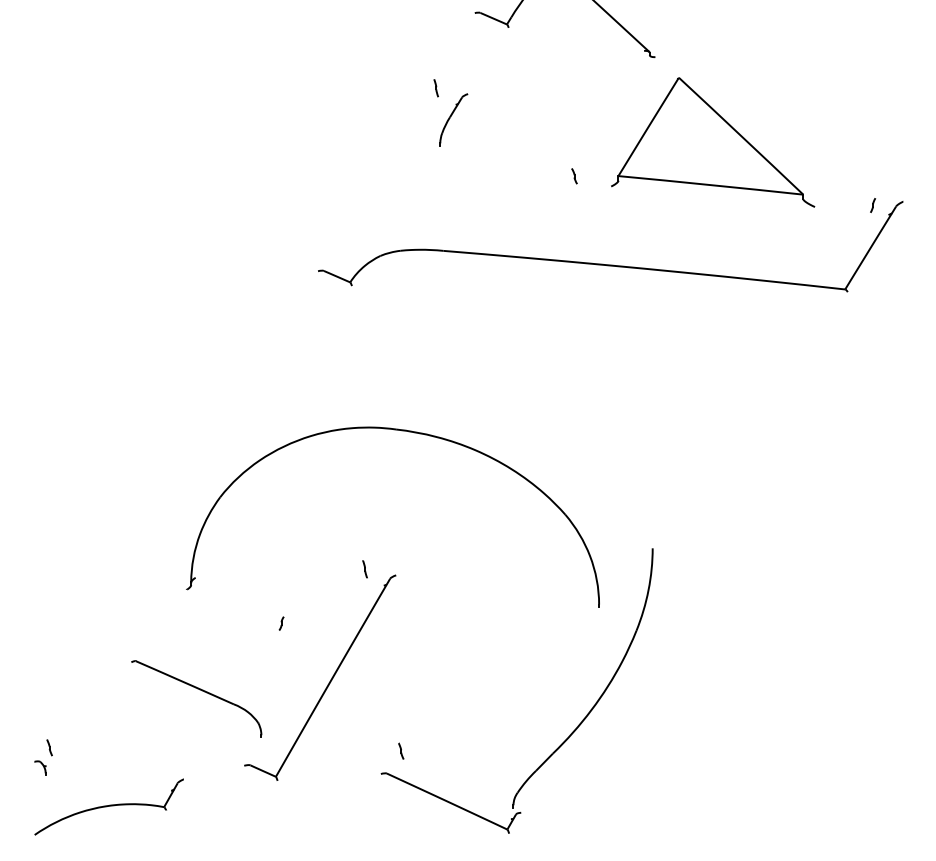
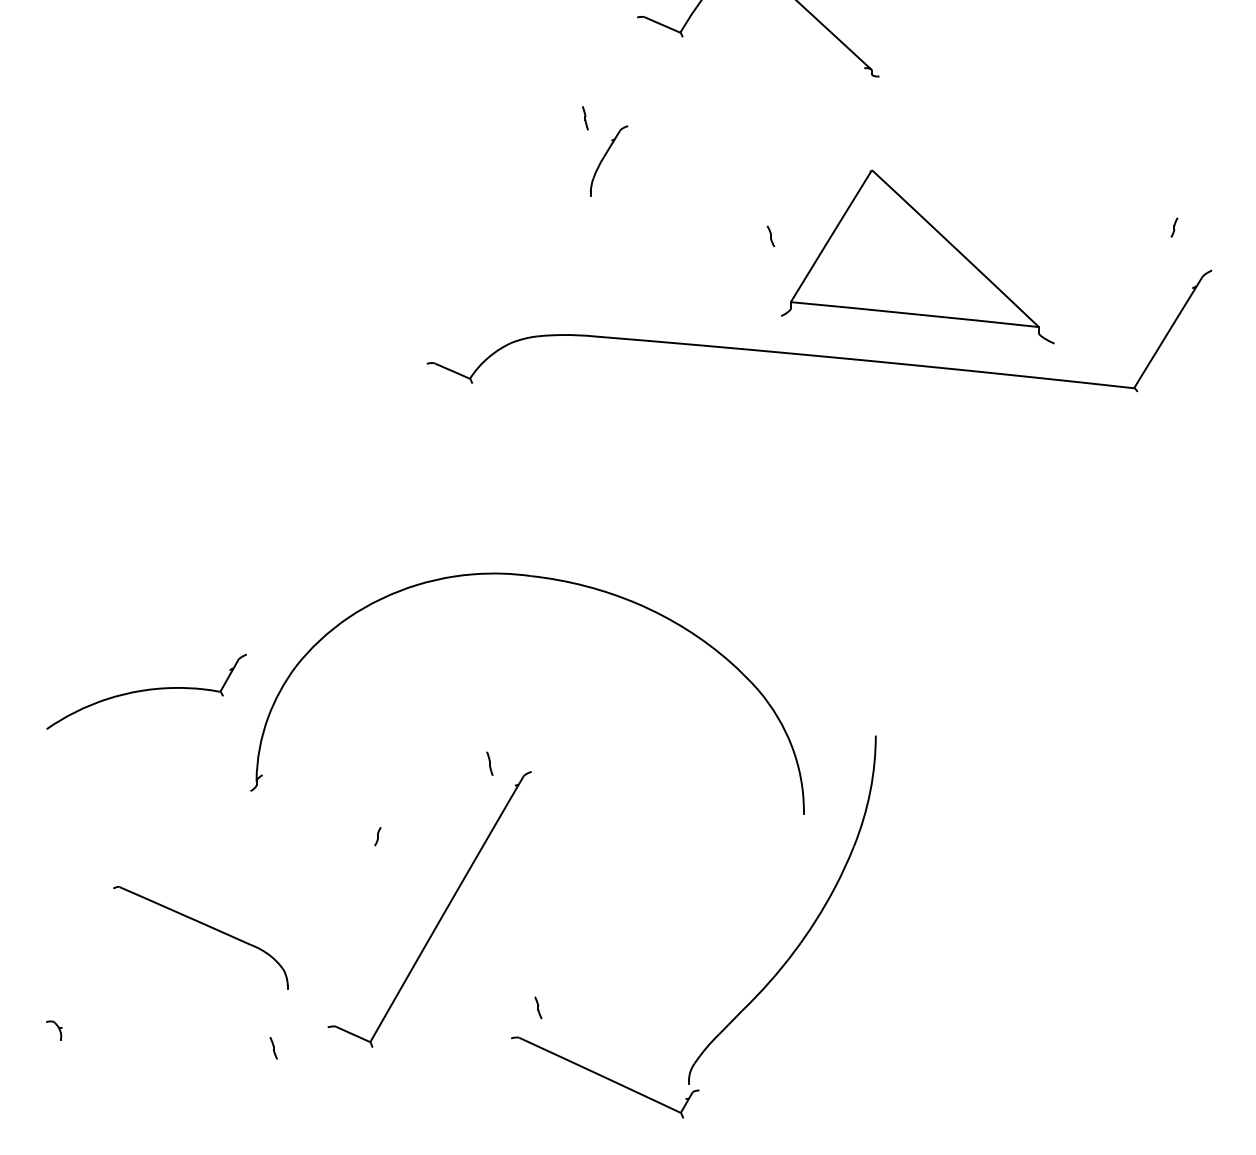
part: (712, 142) -> (917, 256), moved
line: (873, 205) -> (1174, 227), moved
part: (200, 690) -> (206, 926), moved
part: (49, 747) -> (273, 1048), moved
part: (109, 806) -> (146, 691), moved

